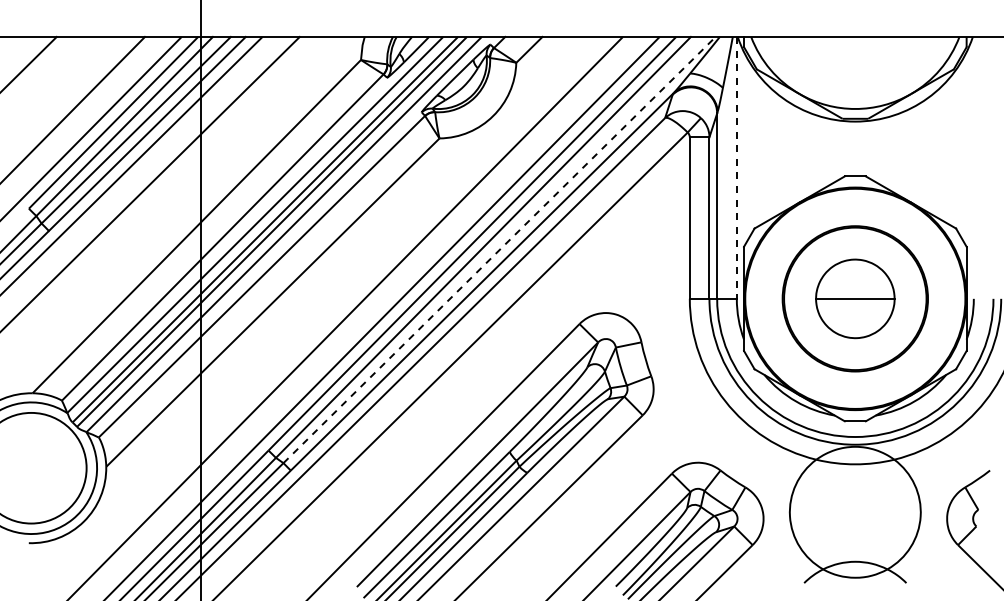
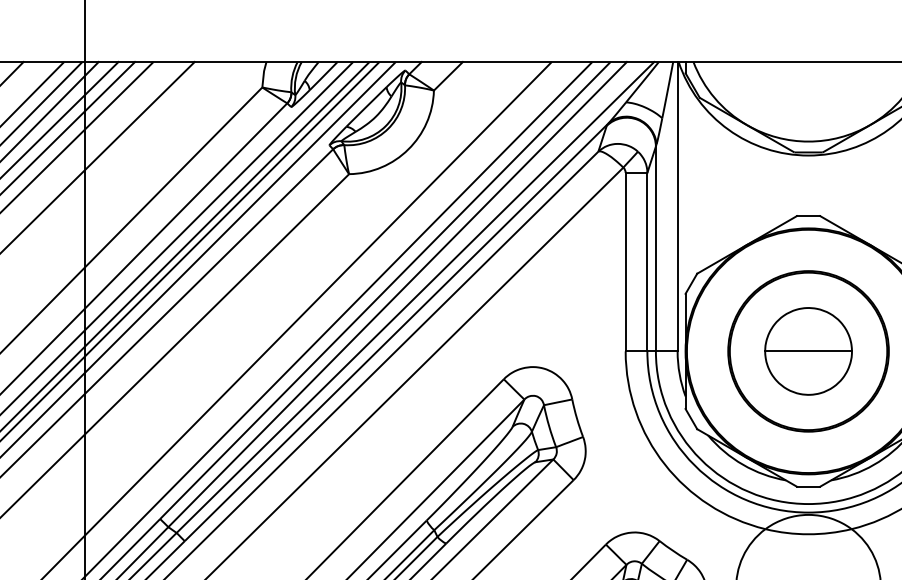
line: (736, 167) -> (677, 206), dashed -> solid
line: (499, 249) -> (415, 296), dashed -> solid

